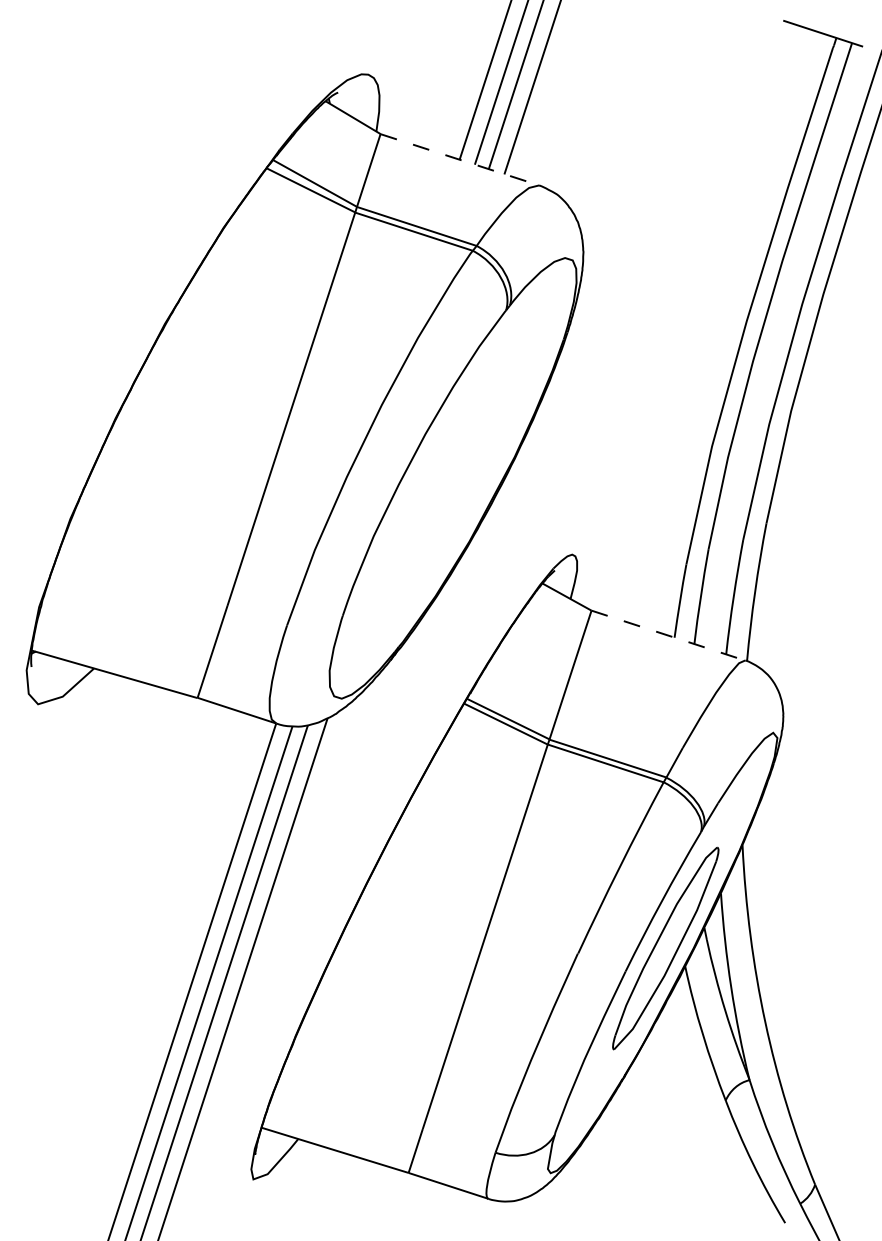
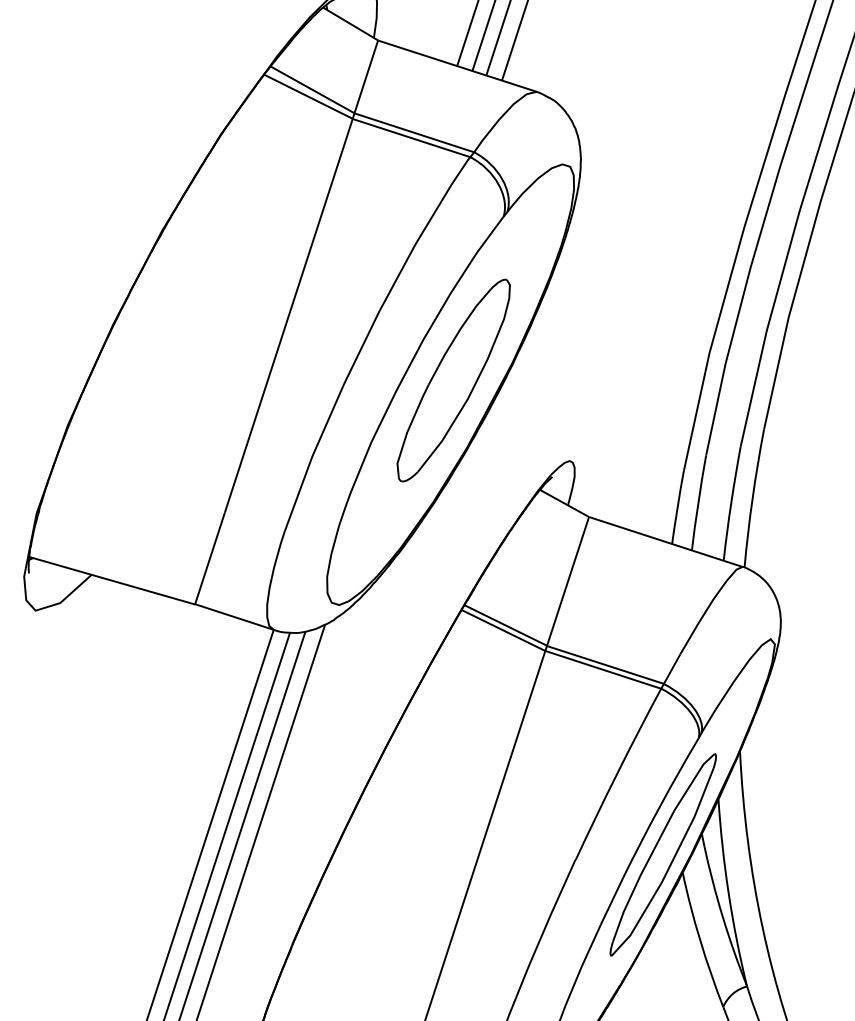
line: (460, 159) -> (458, 65), dashed -> solid
part: (456, 473) -> (454, 379), added
line: (668, 635) -> (666, 541), dashed -> solid

